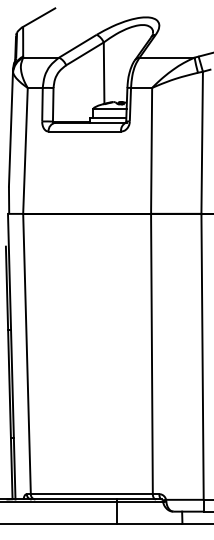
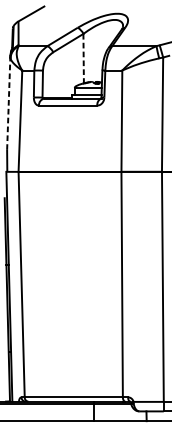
line: (104, 73) -> (83, 58), solid -> dashed
line: (10, 128) -> (8, 103), solid -> dashed

